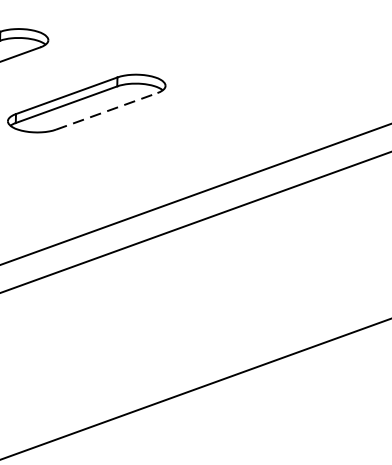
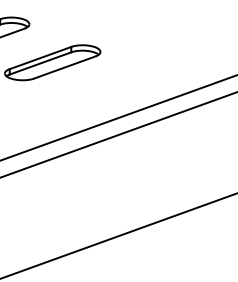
line: (106, 111) -> (64, 67), dashed -> solid

